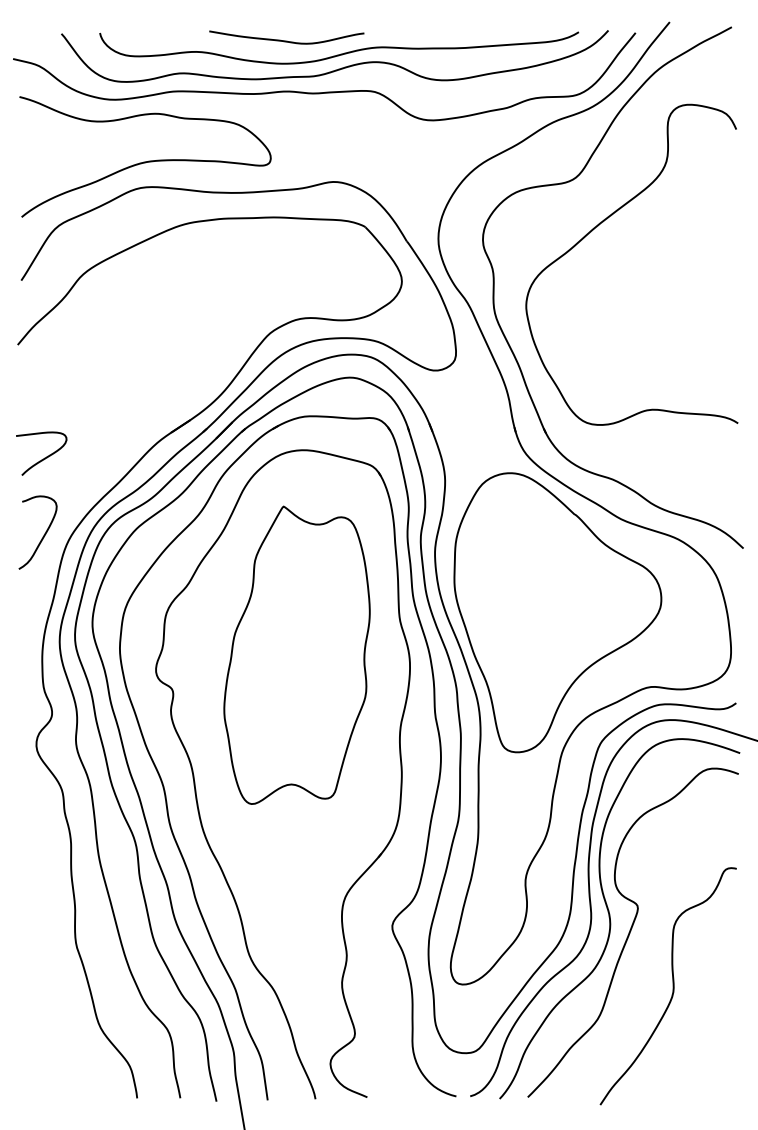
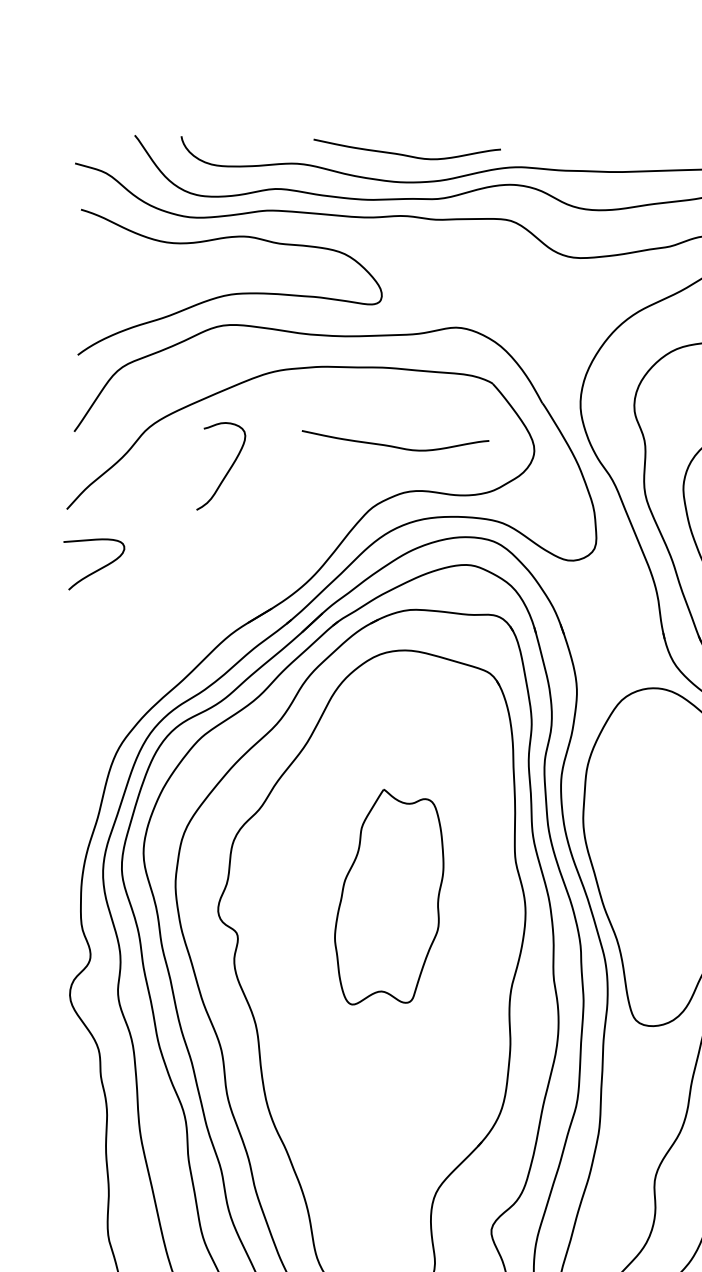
curve: (286, 281) -> (394, 445), added
curve: (44, 457) -> (96, 569), moved
curve: (42, 536) -> (226, 471), moved
part: (296, 654) -> (388, 897), size x0.6

